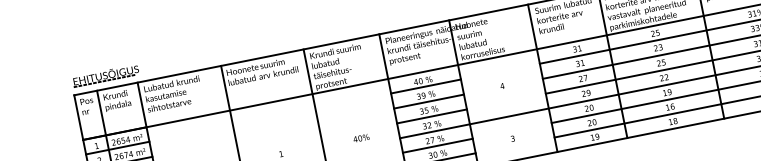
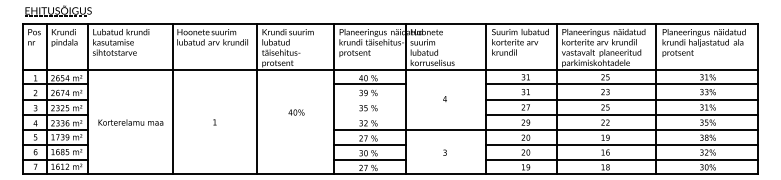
line: (428, 101) -> (369, 99), removed
line: (431, 116) -> (369, 114), removed
text: (361, 138) -> (296, 112), moved

